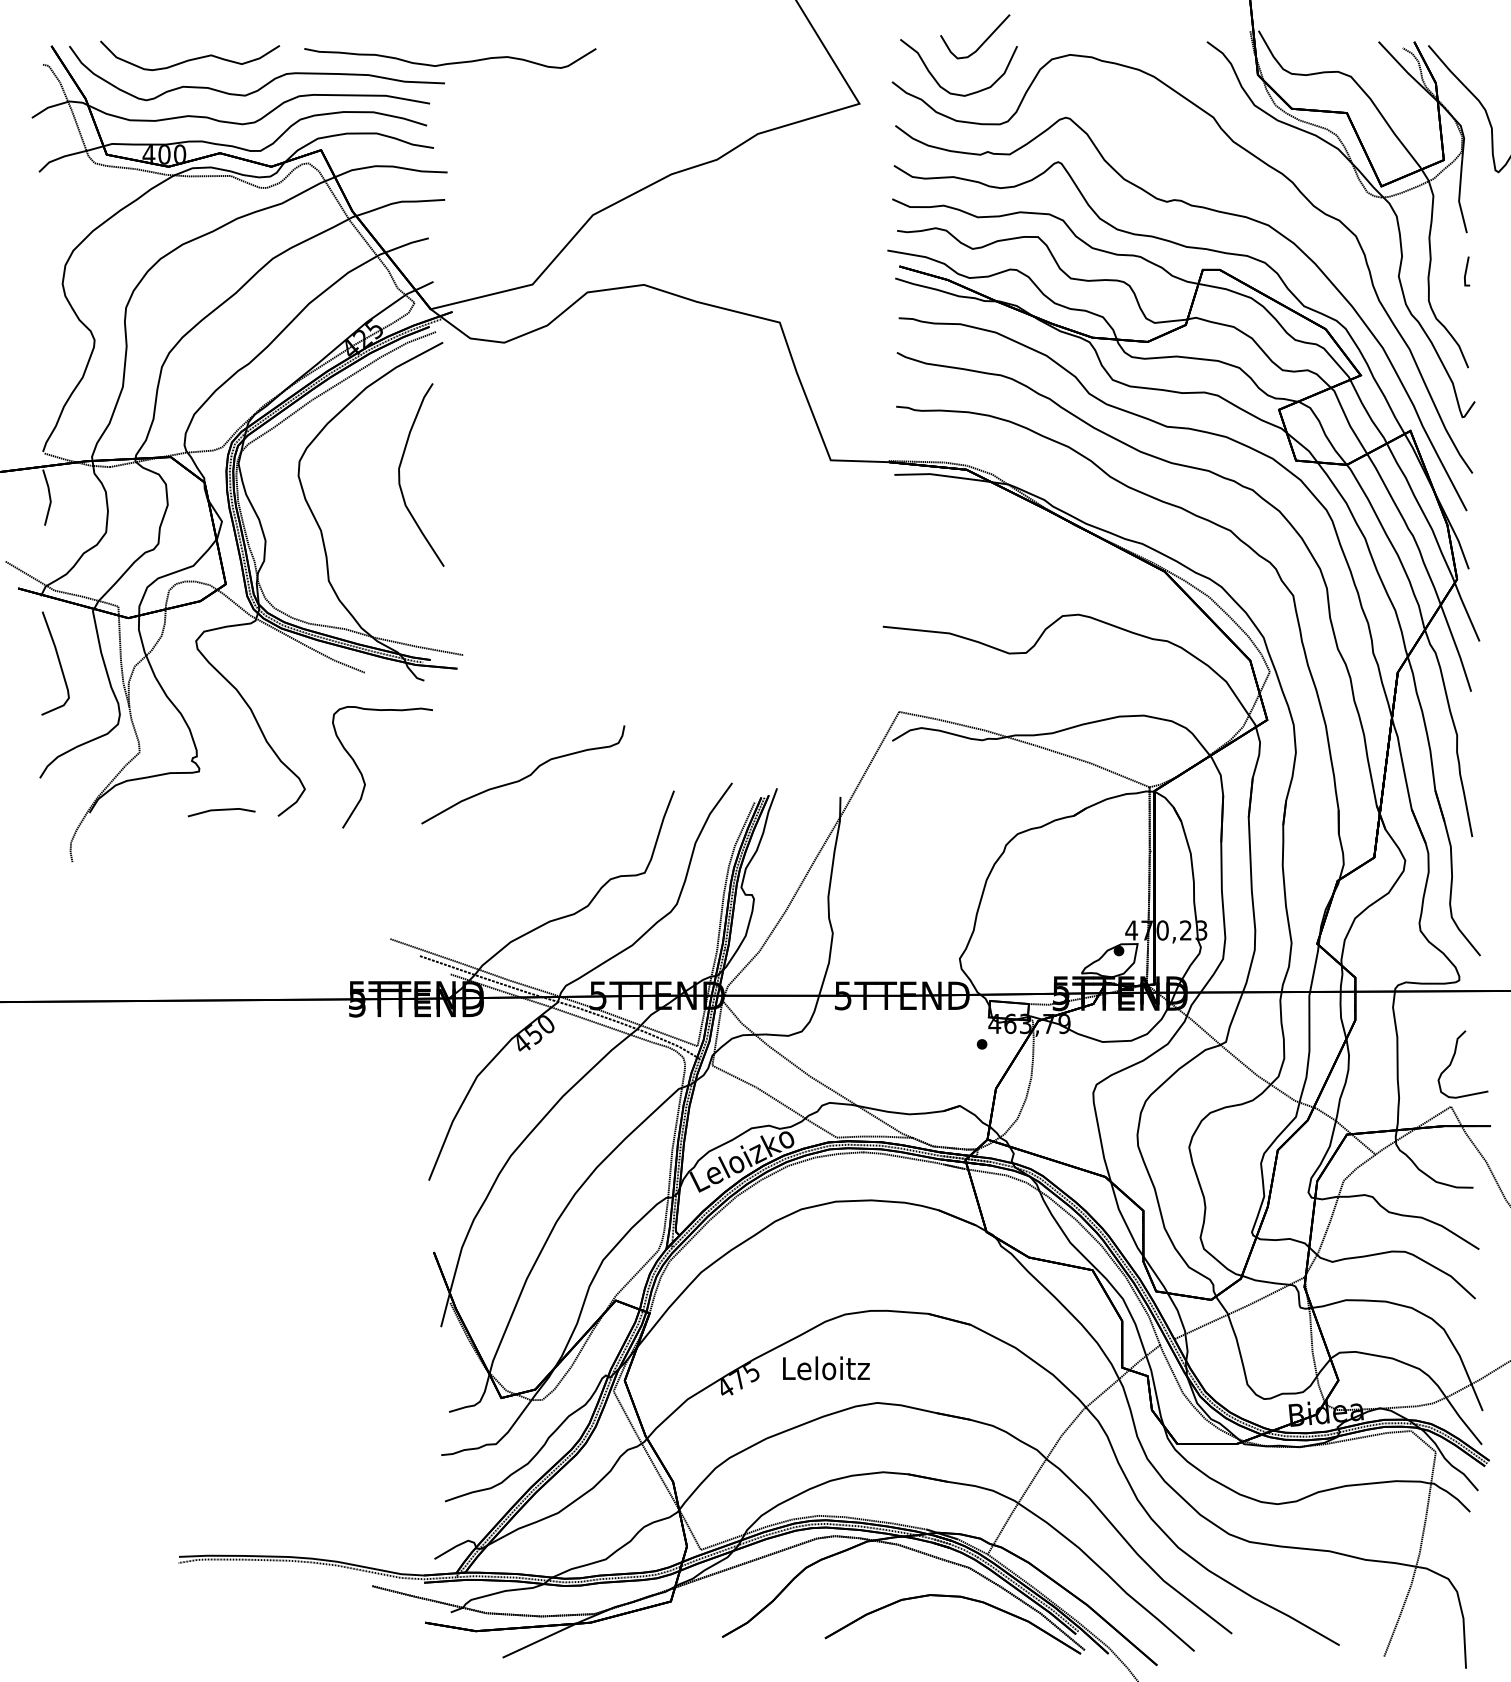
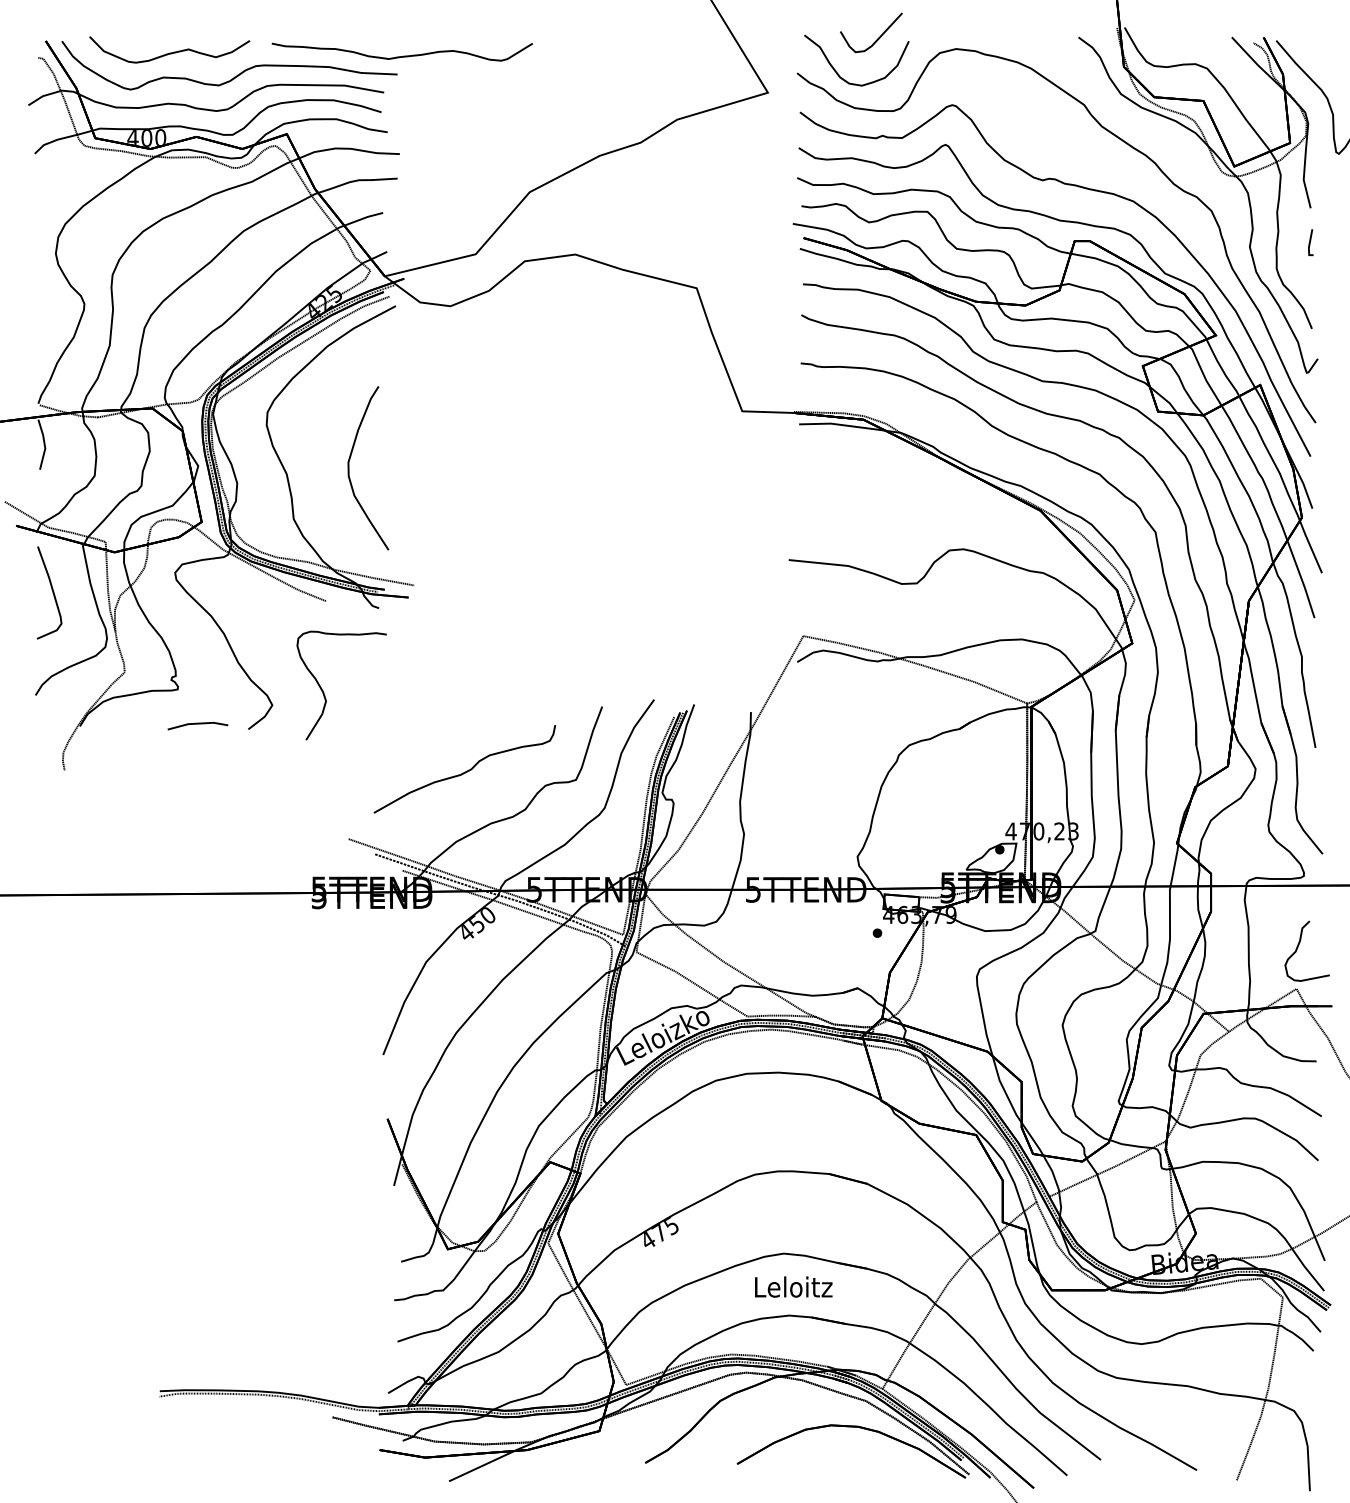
part: (400, 474) -> (349, 467), moved
part: (523, 774) -> (465, 768), moved
text: (826, 1368) -> (793, 1287), moved

